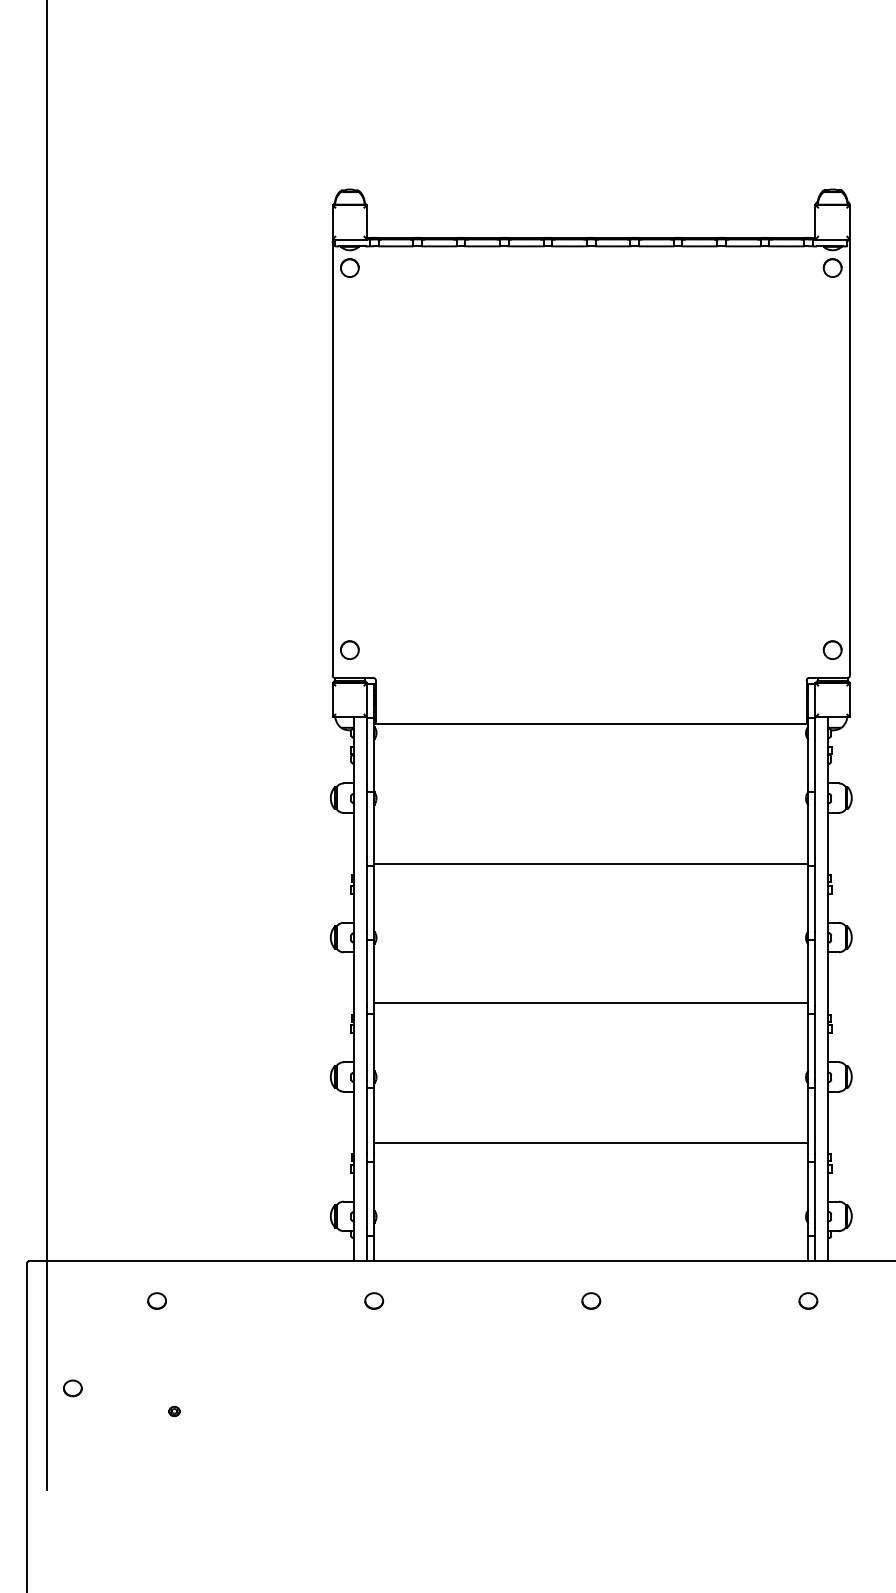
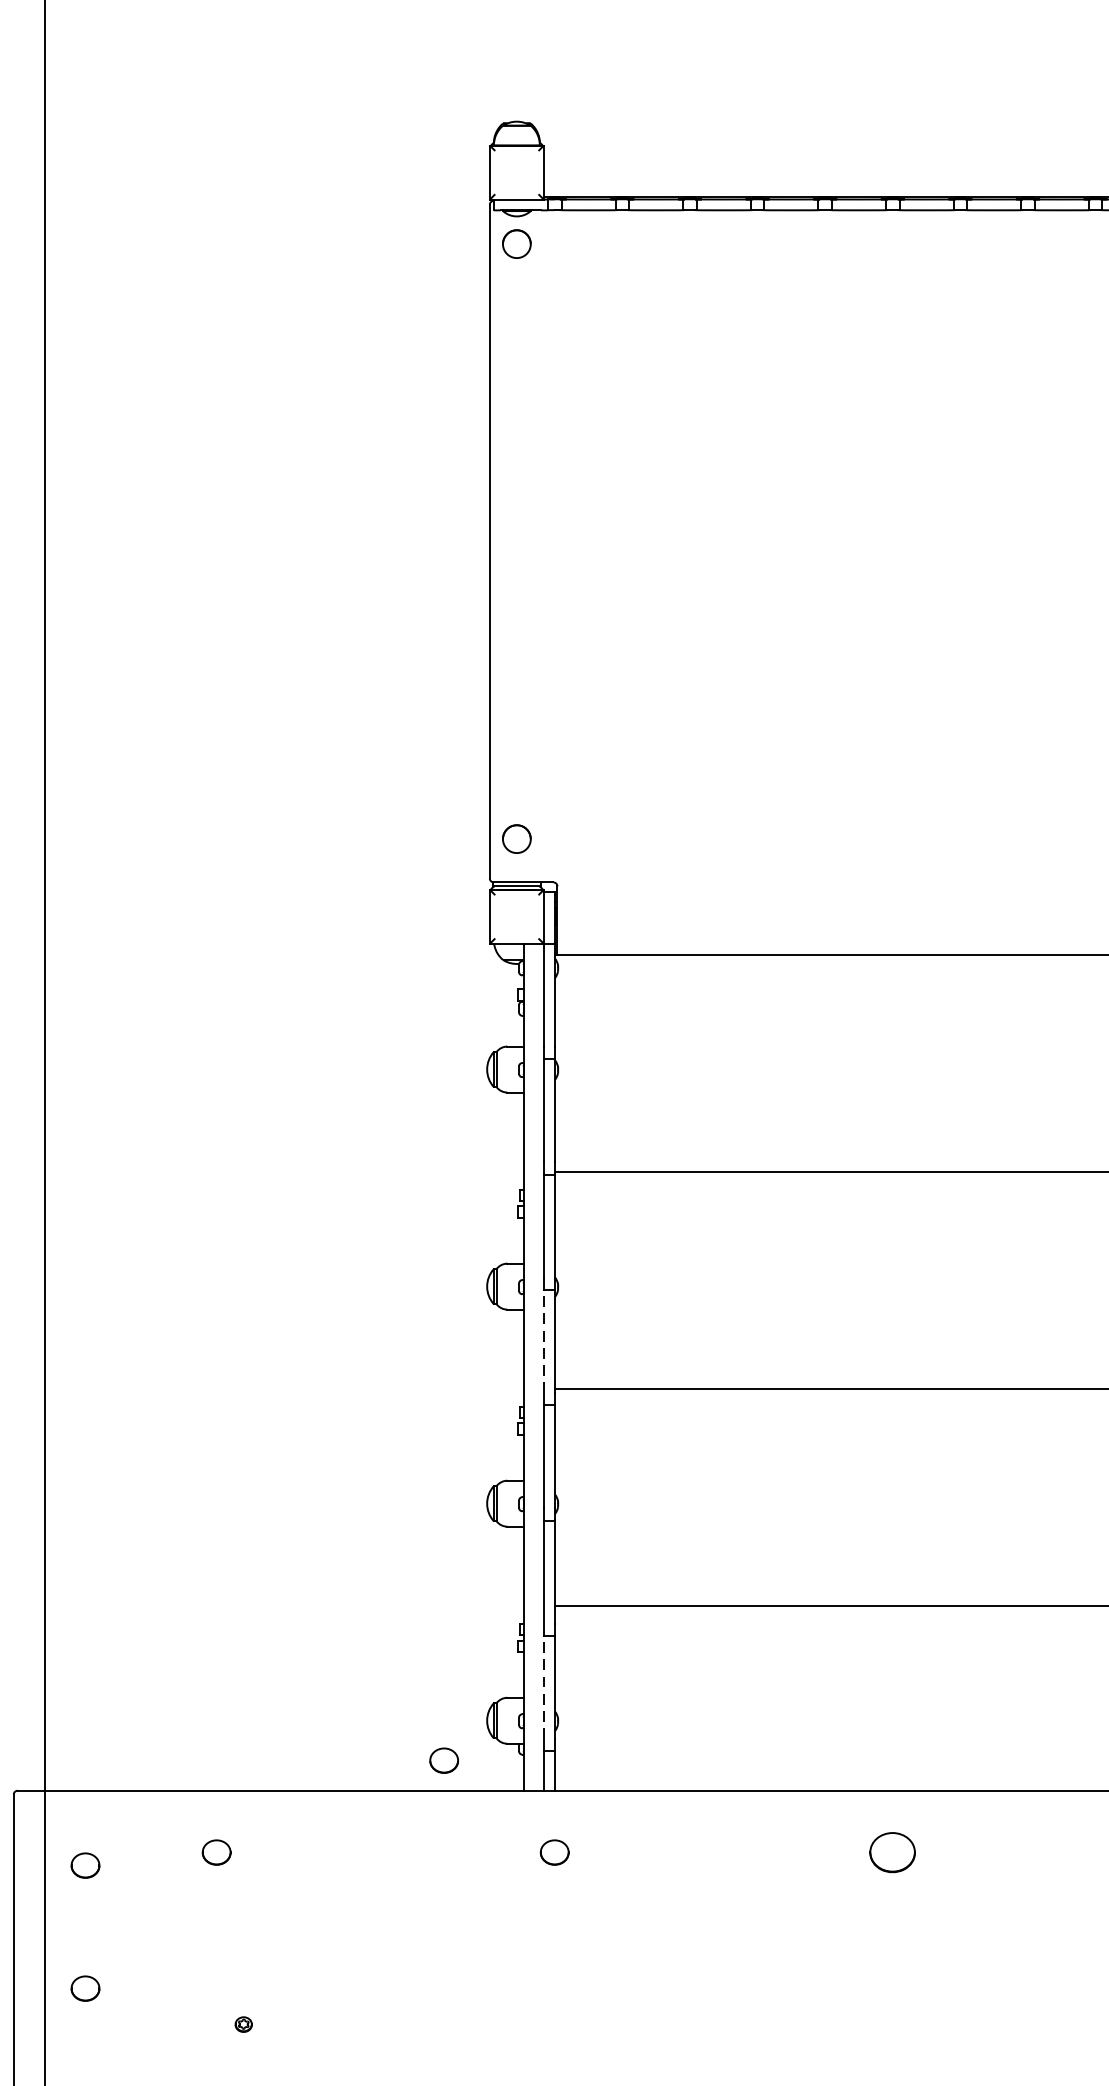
line: (367, 972) -> (544, 1341), solid -> dashed
line: (367, 1194) -> (544, 1686), solid -> dashed
part: (303, 1241) -> (444, 1759), added
part: (591, 1300) -> (893, 1851), size x1.6
part: (72, 1309) -> (84, 1865), added

